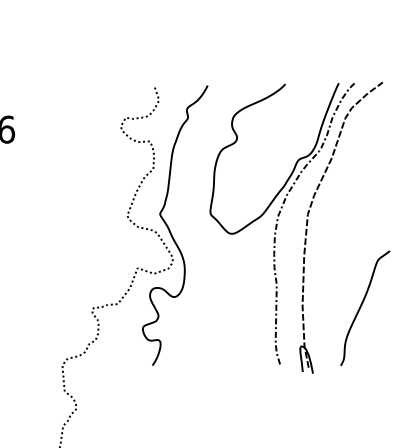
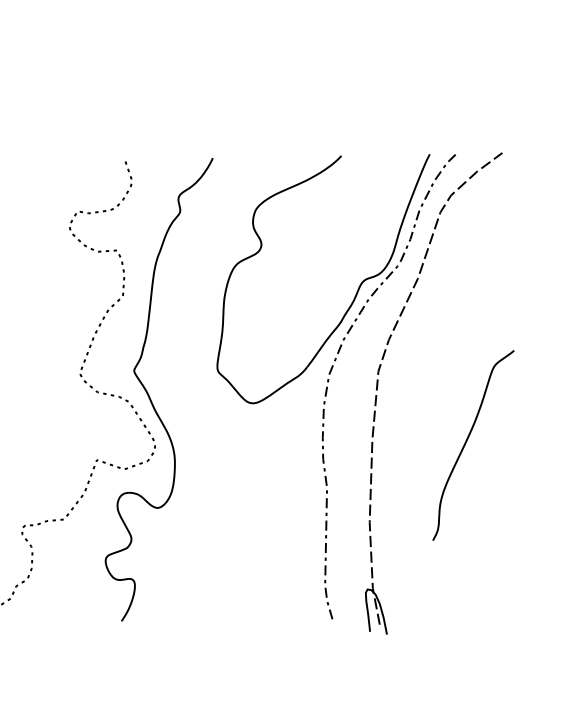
curve: (361, 307) -> (467, 444), moved

